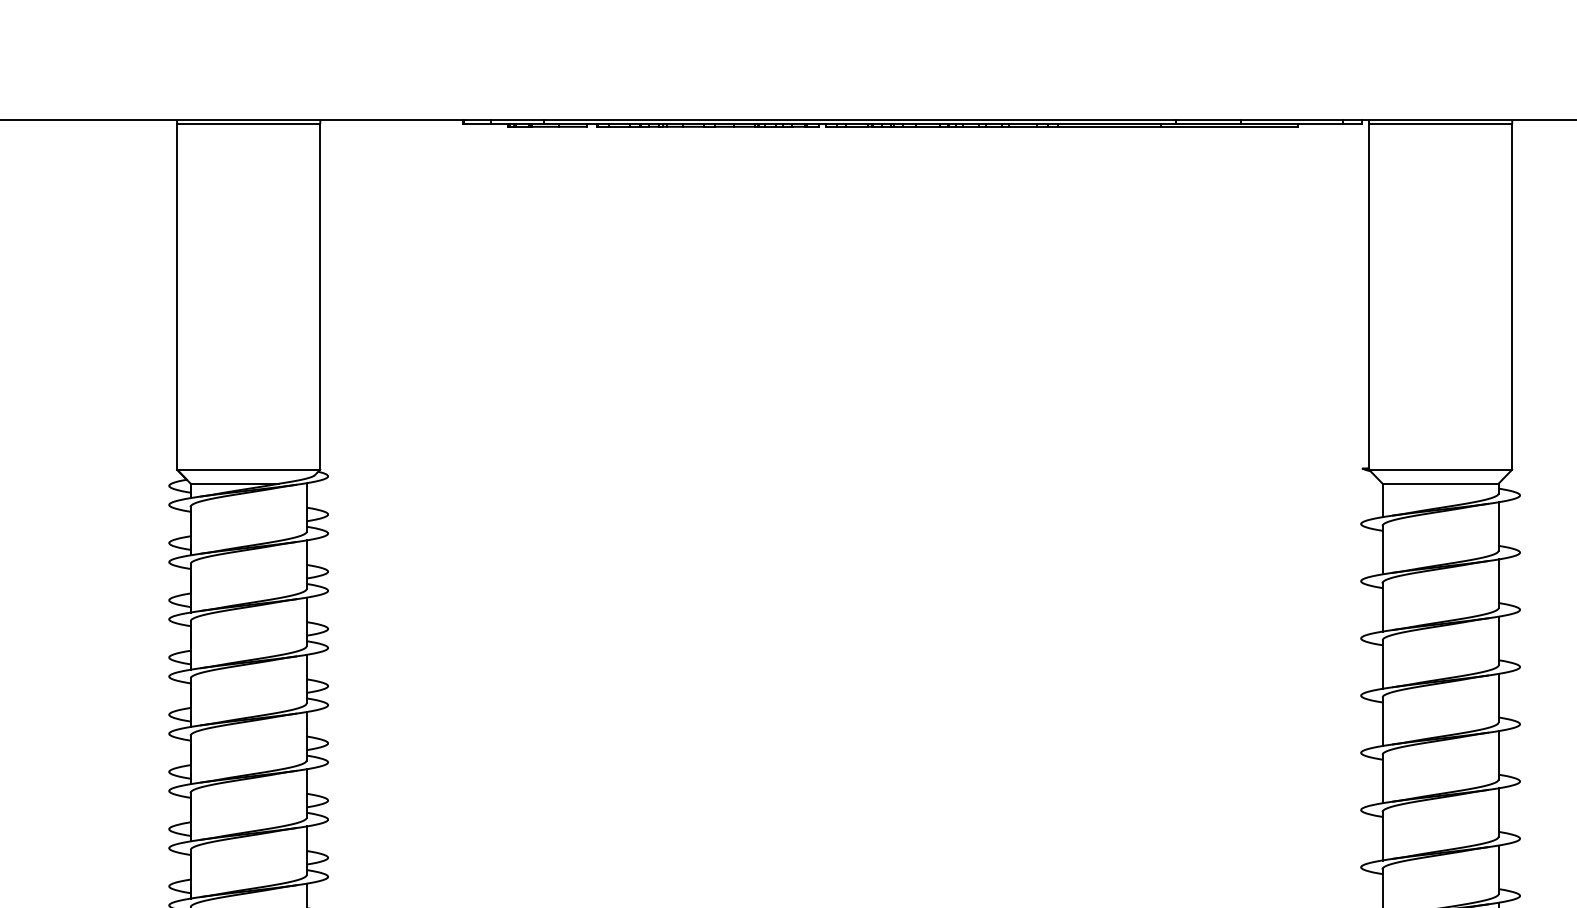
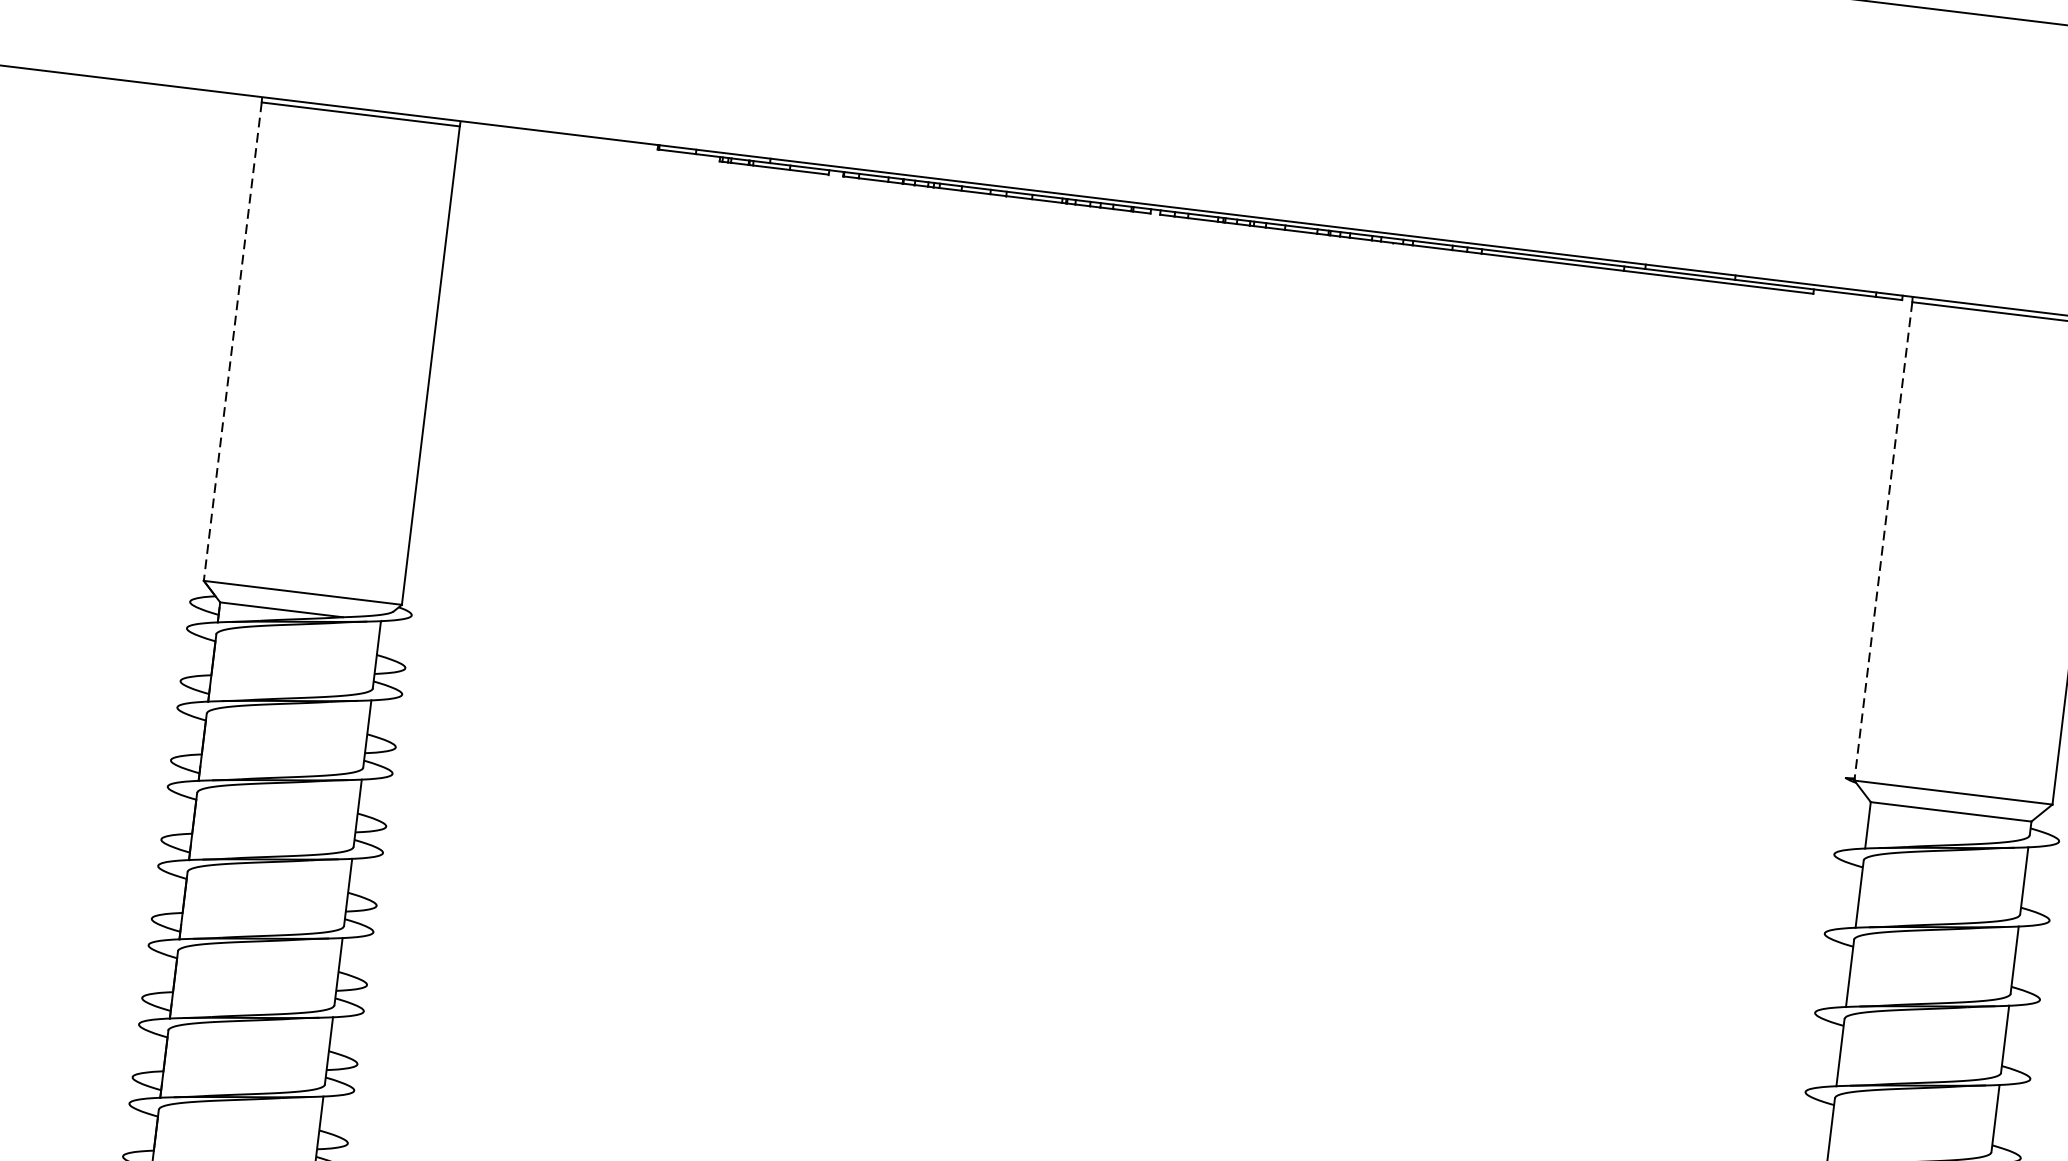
line: (177, 297) -> (233, 342), solid -> dashed
line: (1369, 297) -> (1883, 542), solid -> dashed

